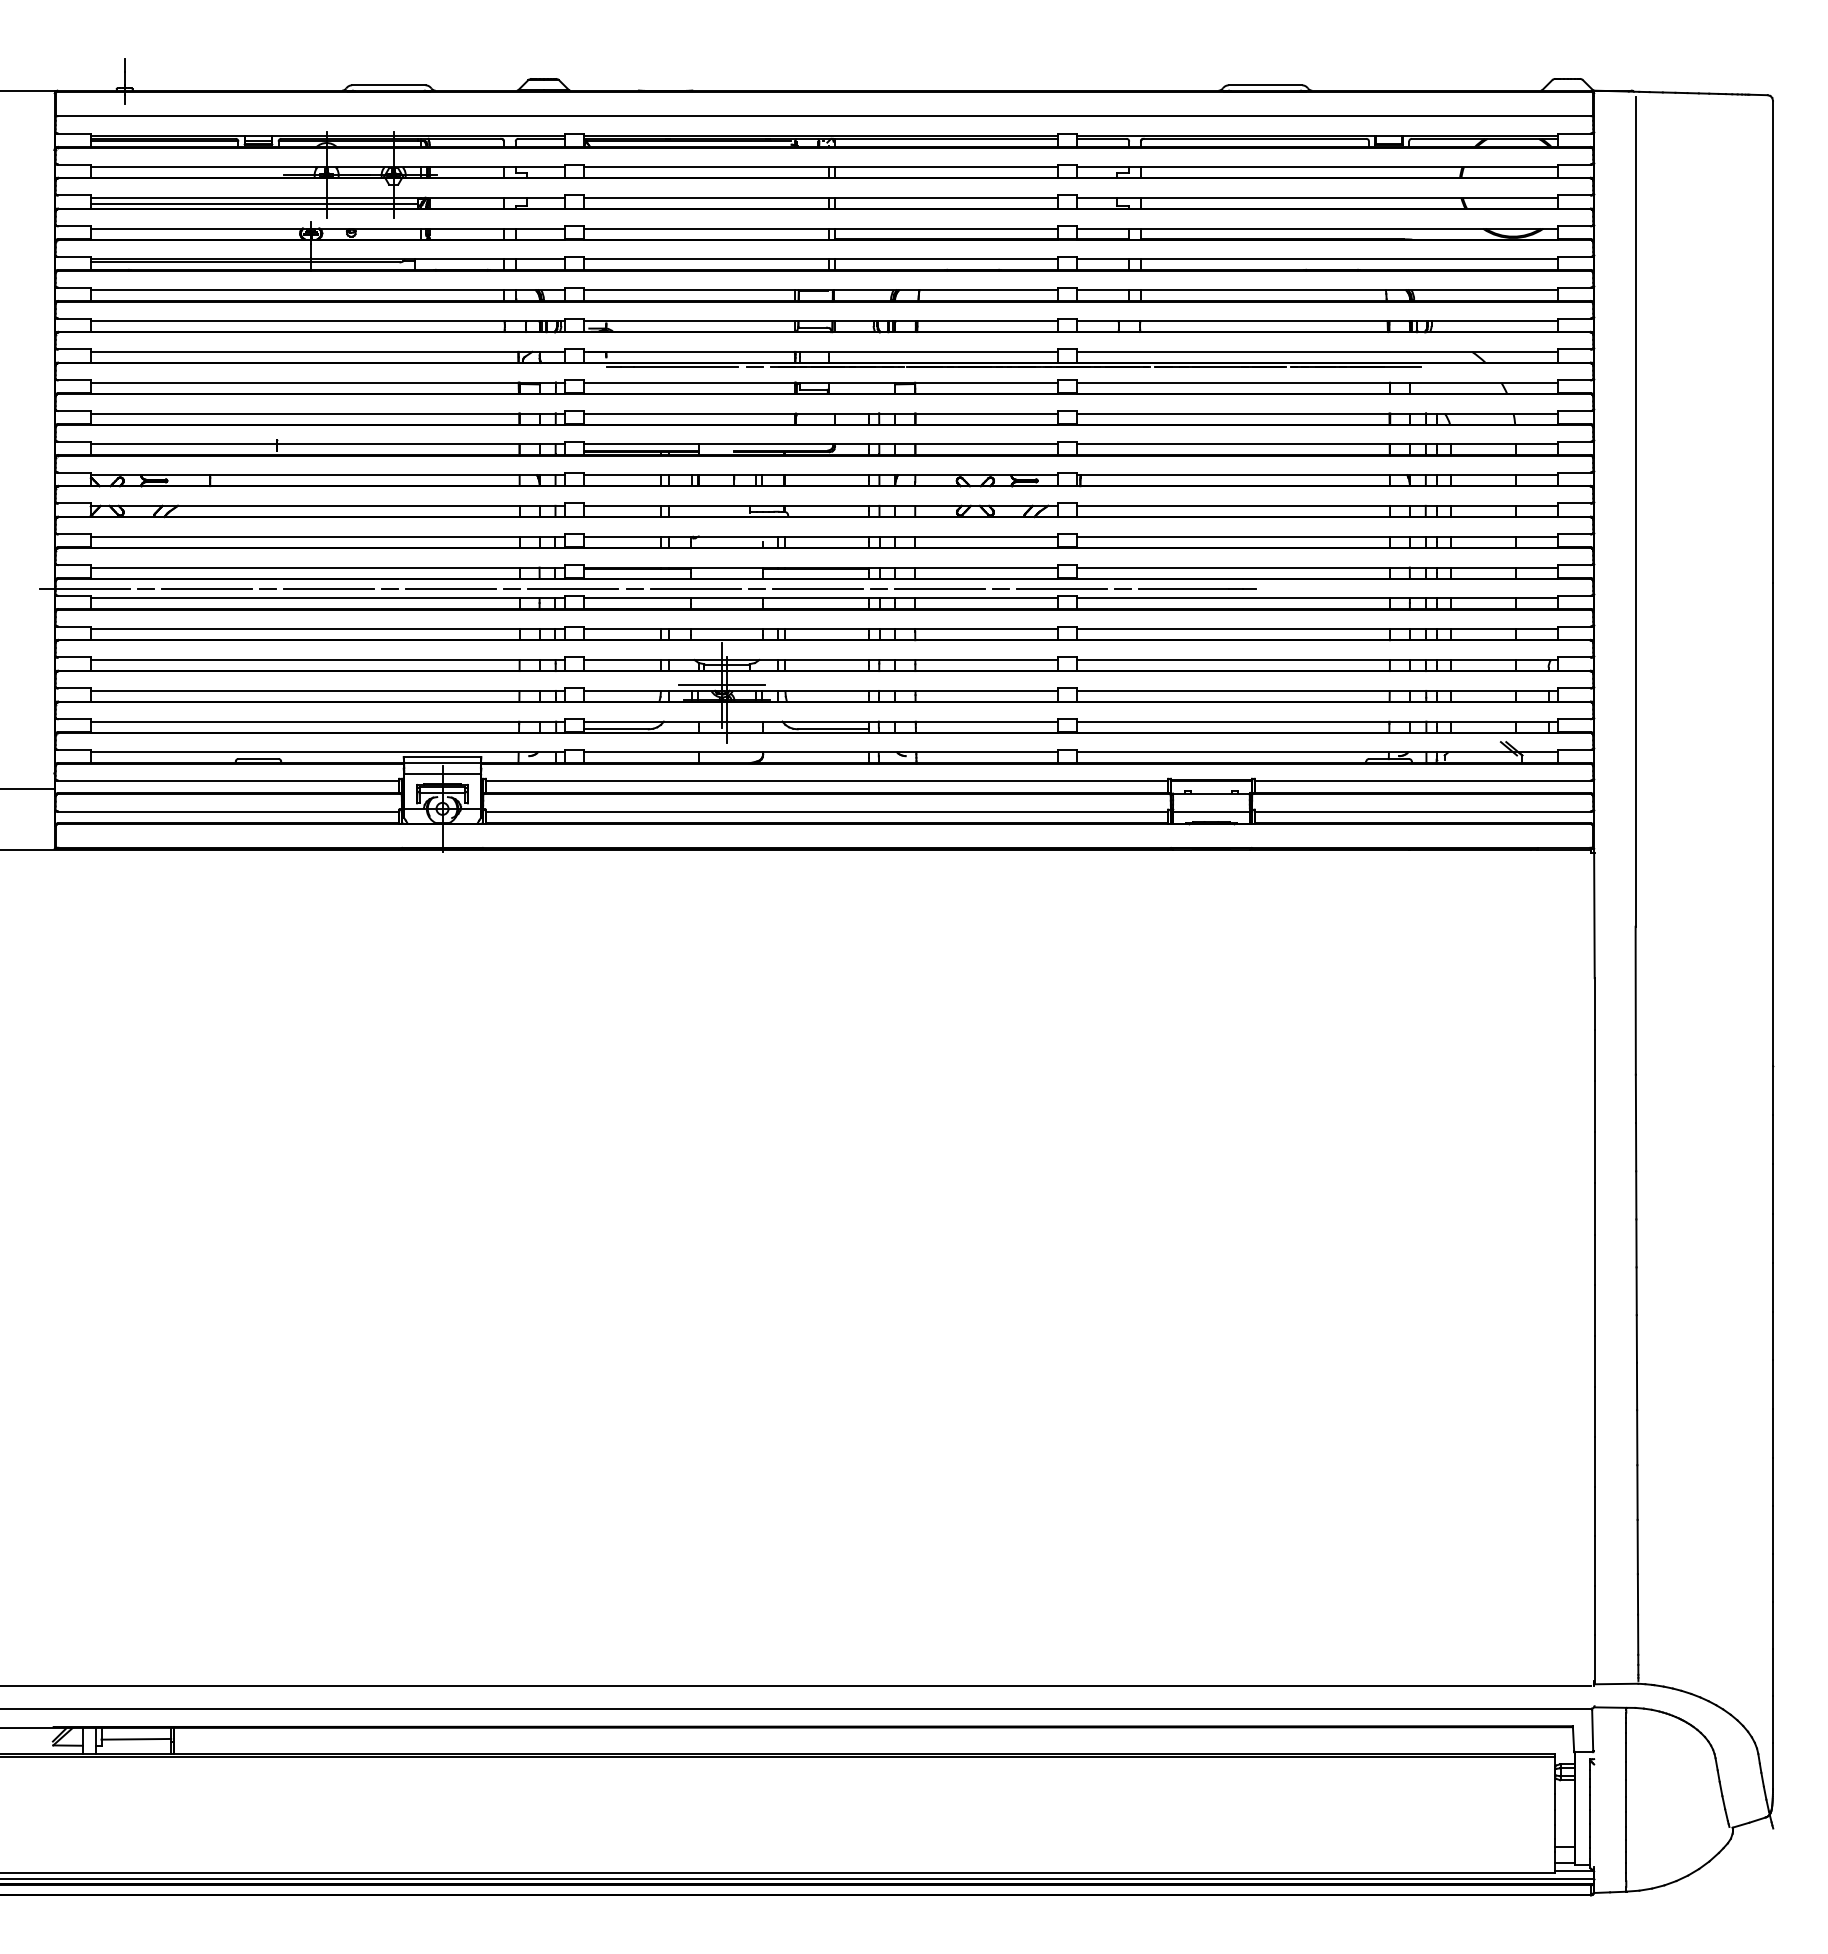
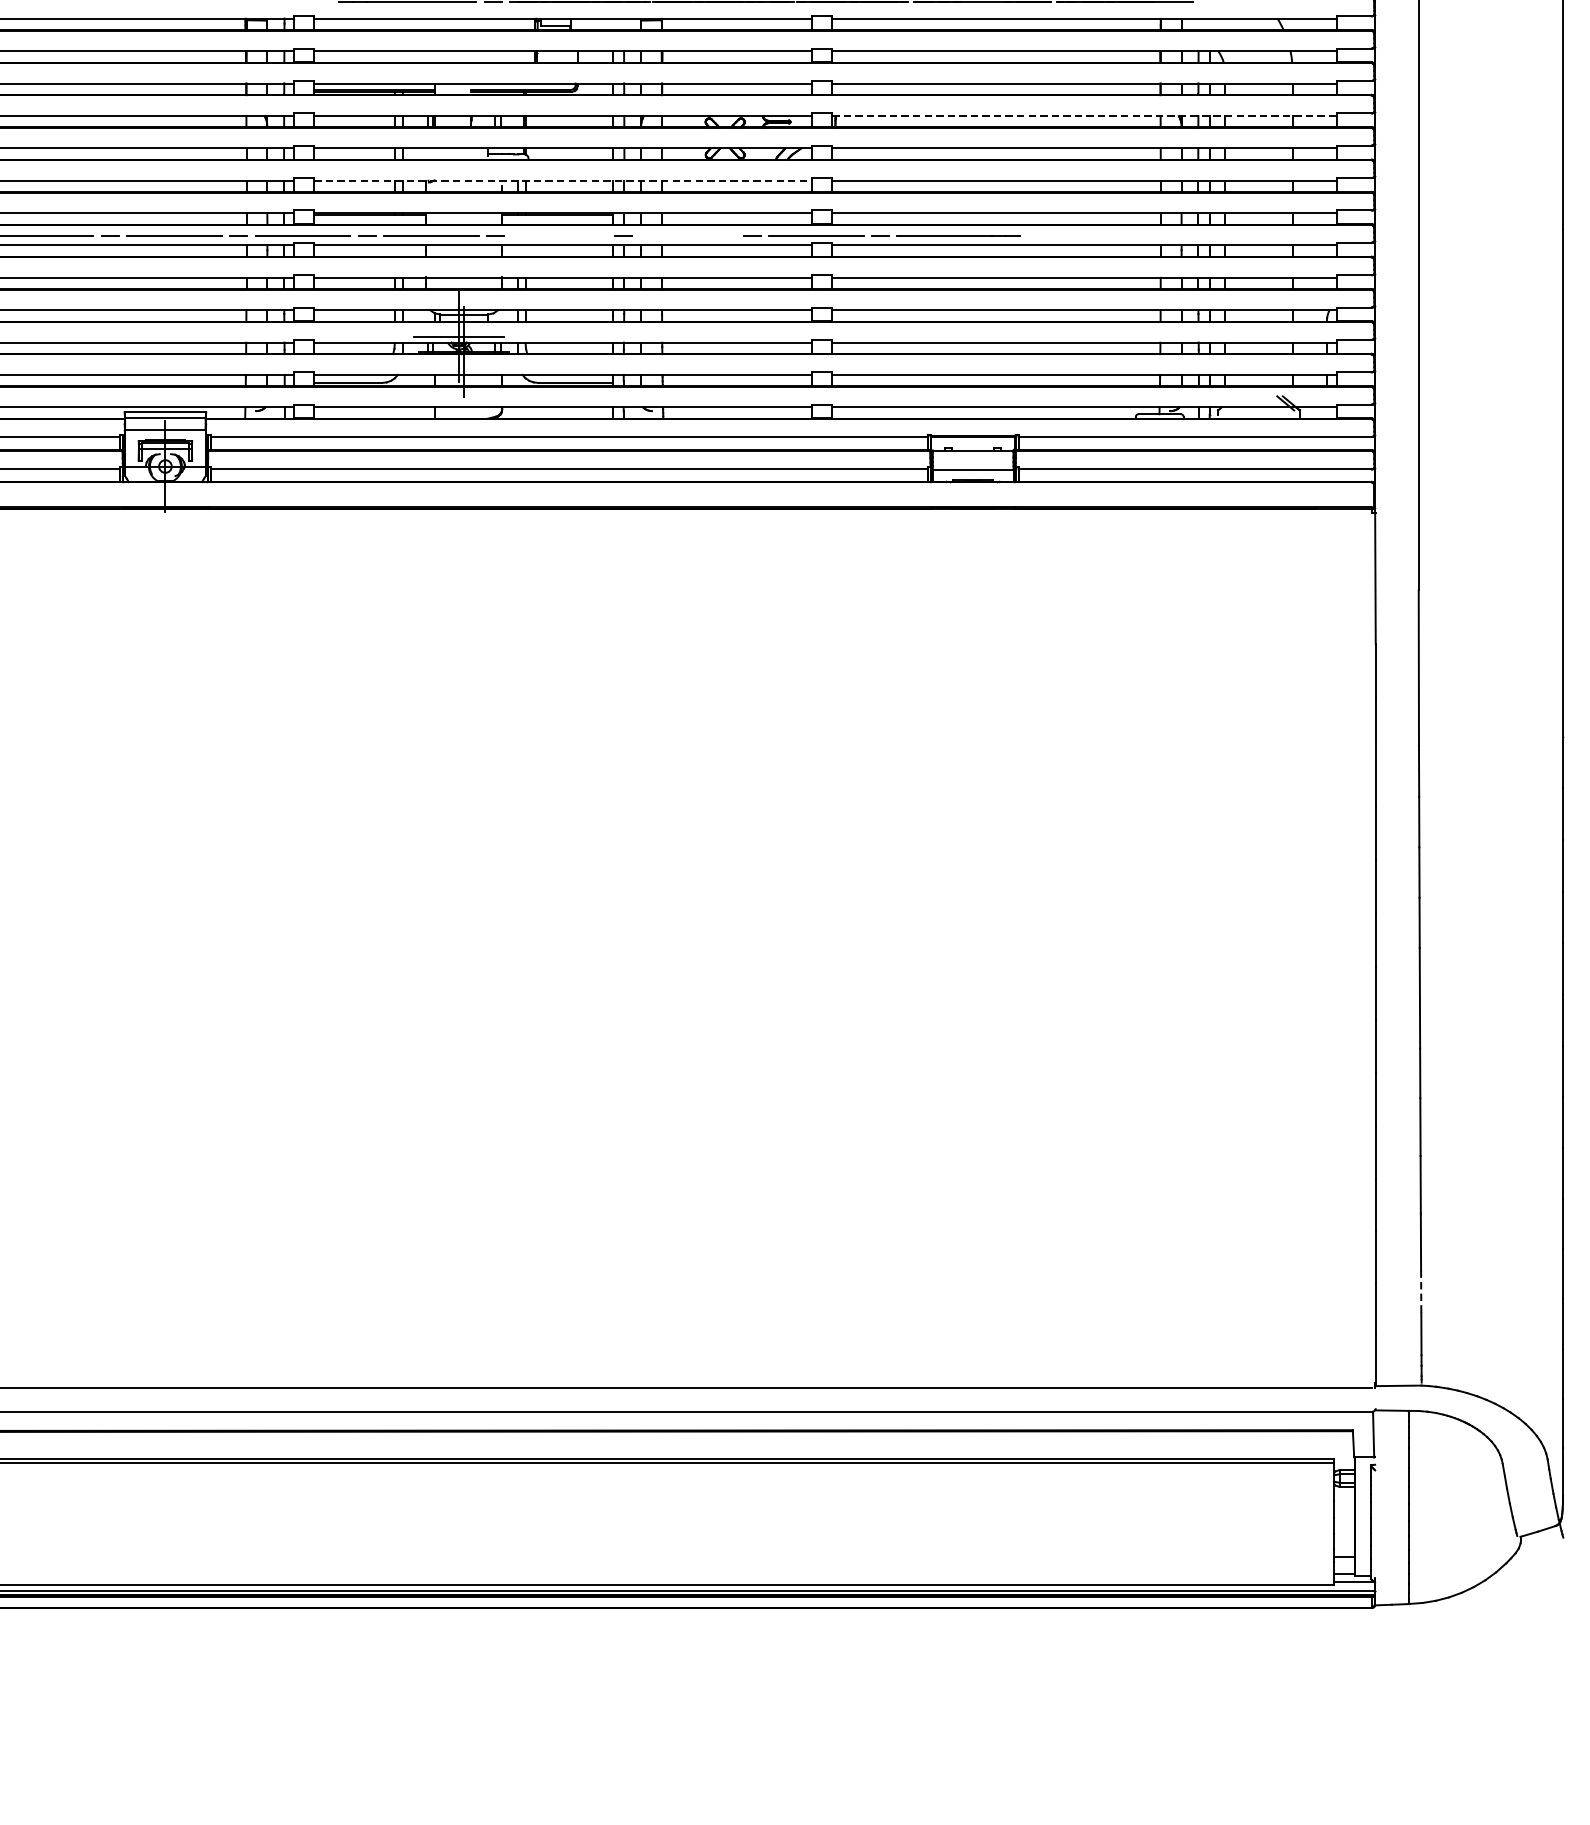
line: (1318, 475) -> (1085, 116), solid -> dashed
line: (821, 536) -> (563, 180), solid -> dashed
line: (817, 589) -> (559, 236), removed
line: (939, 589) -> (687, 236), removed
line: (1637, 1594) -> (1420, 1291), solid -> dashed

